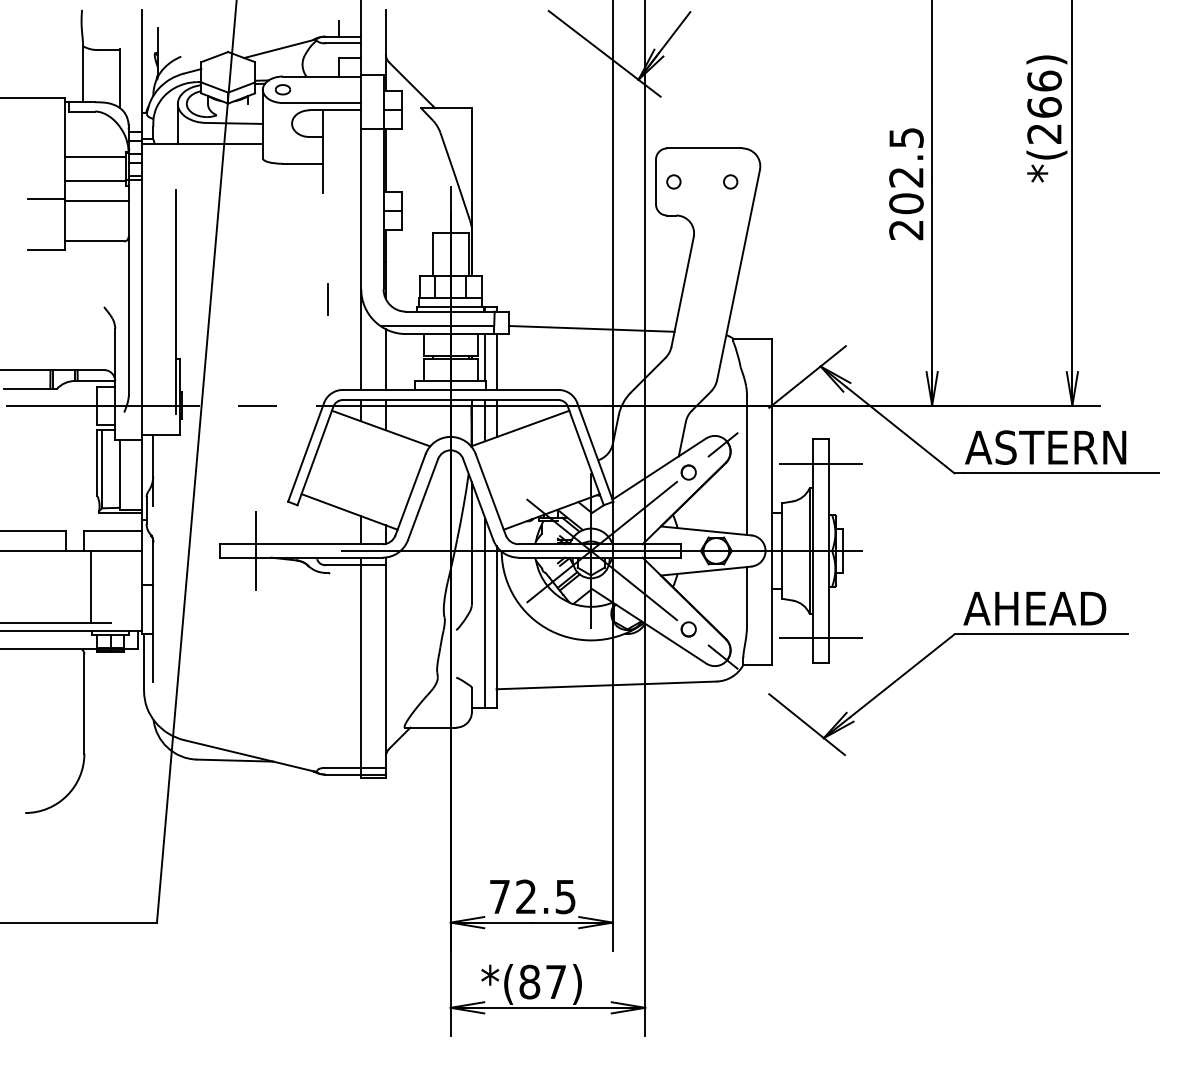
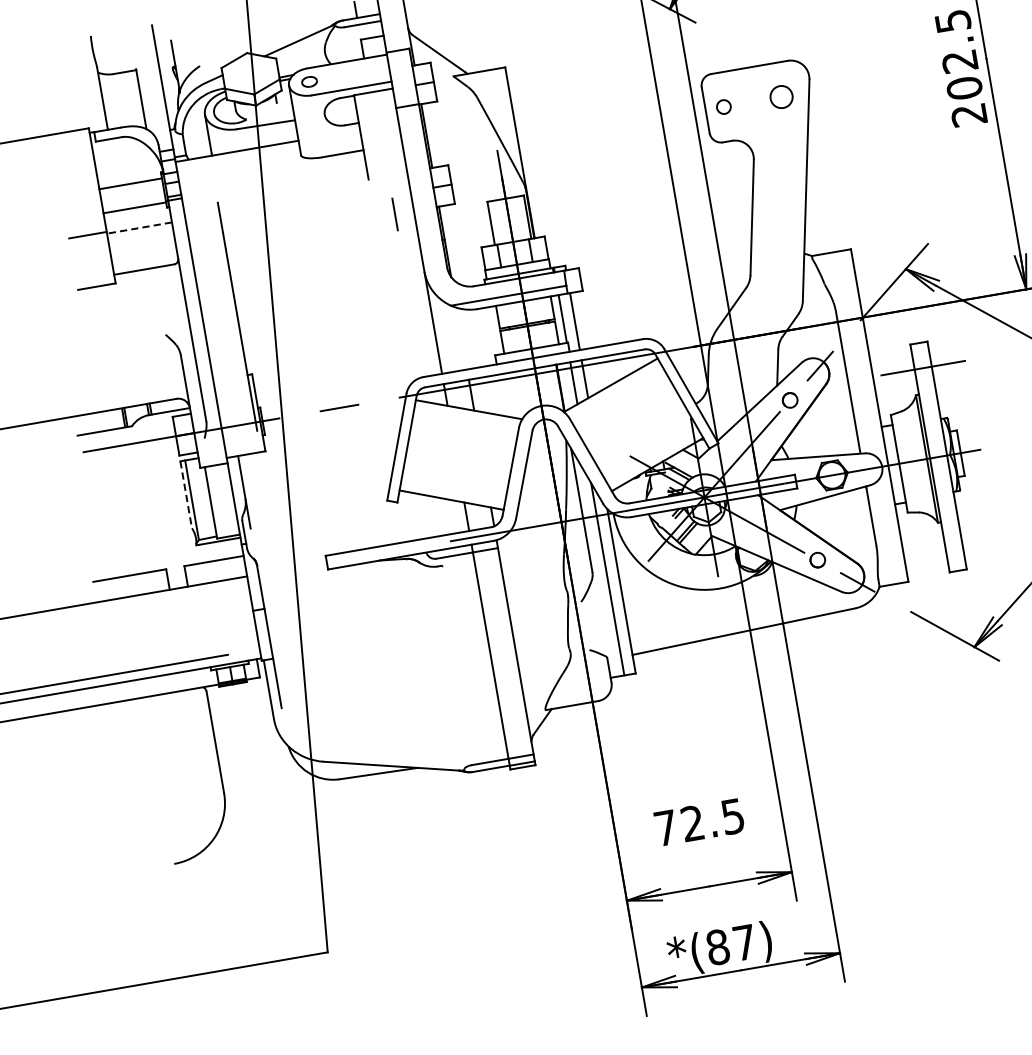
circle: (730, 181) -> (781, 96), size x1.6
line: (96, 201) -> (139, 228), solid -> dashed
line: (327, 299) -> (394, 214), moved
line: (591, 328) -> (665, 270), removed
line: (385, 359) -> (461, 338), removed
line: (97, 463) -> (186, 495), solid -> dashed
line: (256, 550) -> (363, 555), removed
line: (90, 586) -> (200, 621), removed
line: (820, 638) -> (953, 546), removed
text: (532, 896) -> (699, 821), moved

